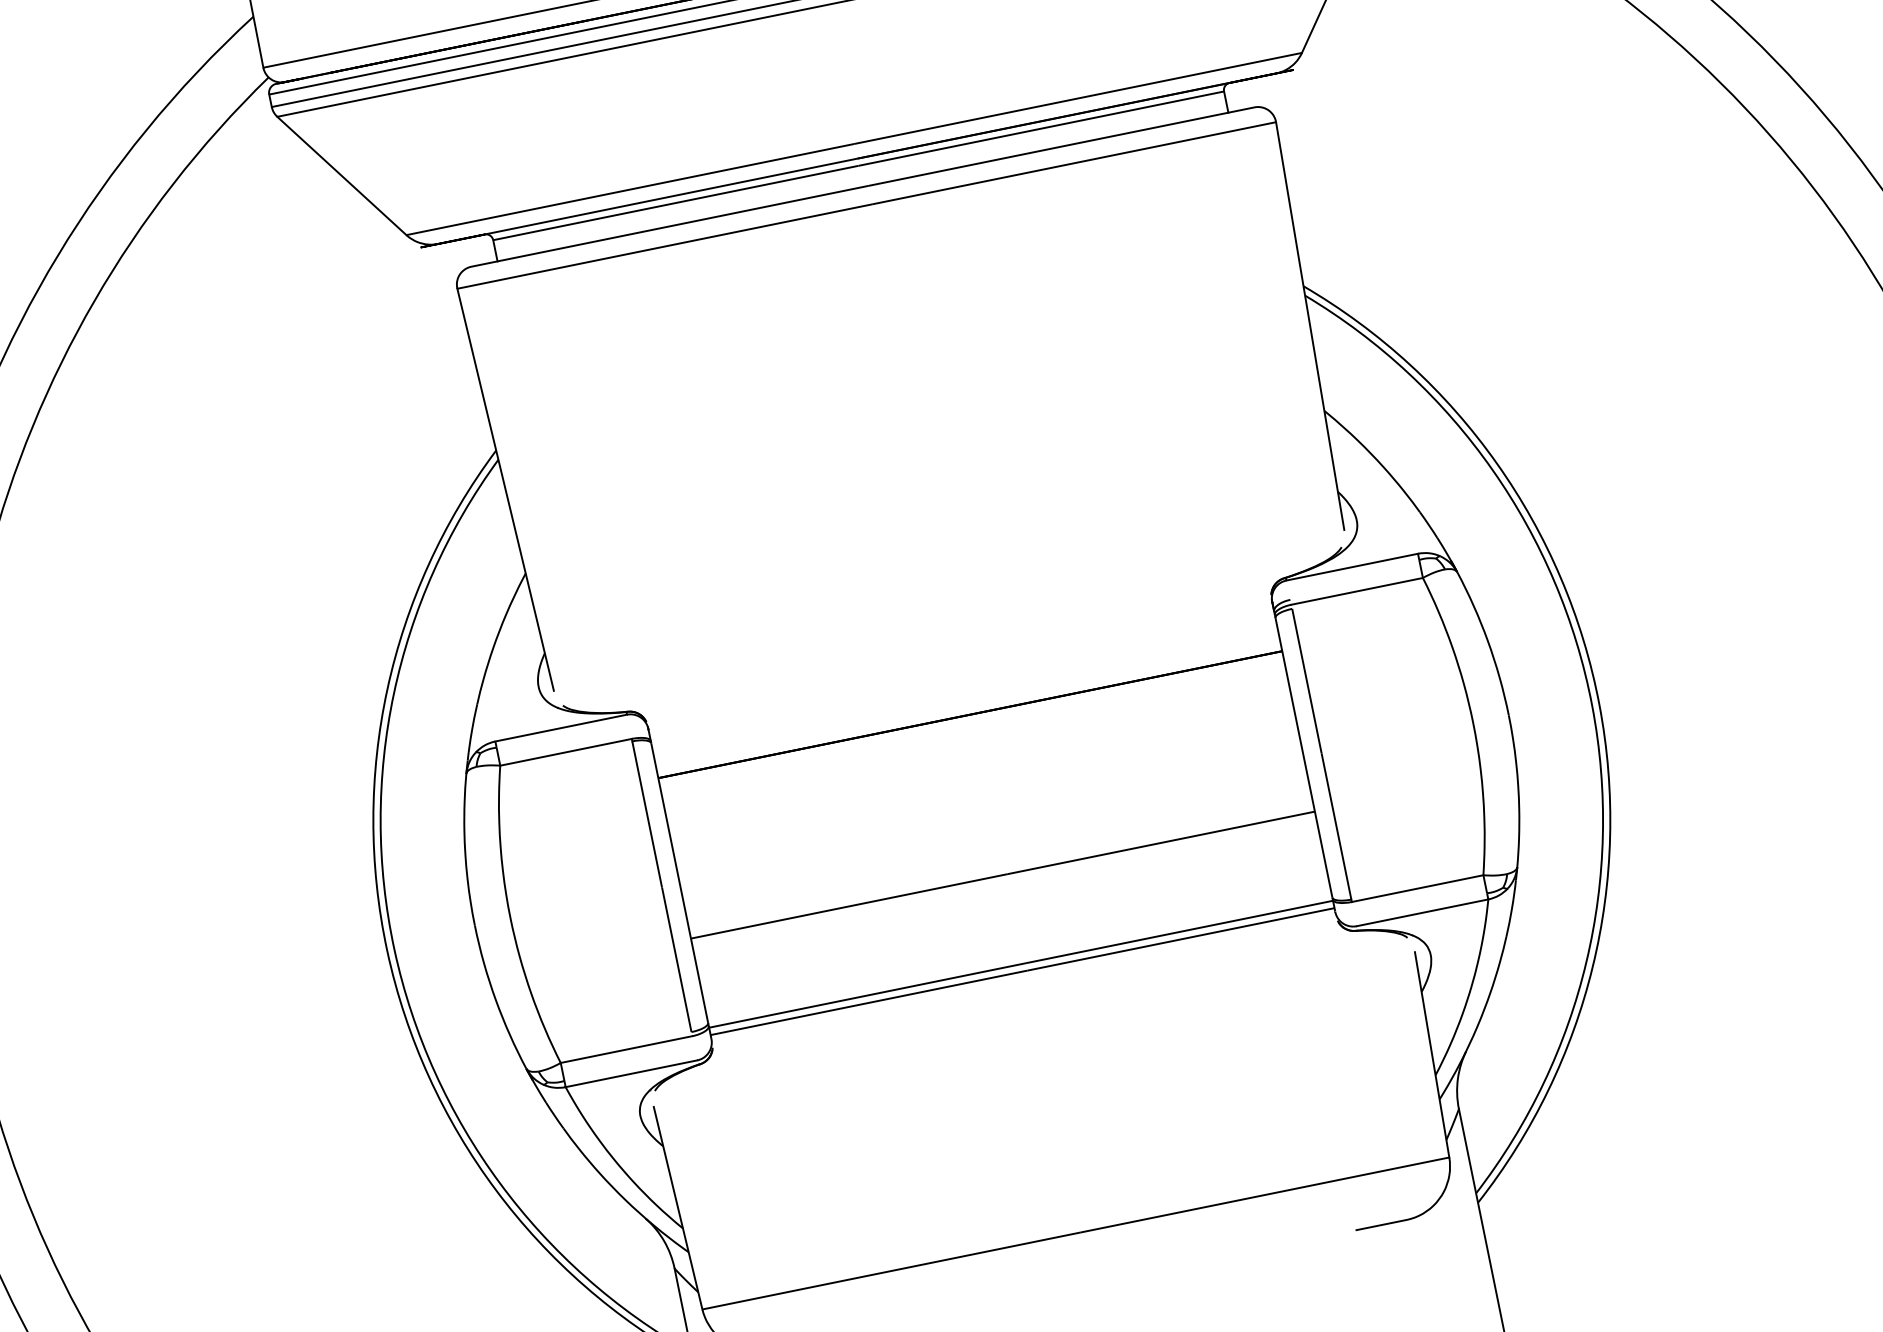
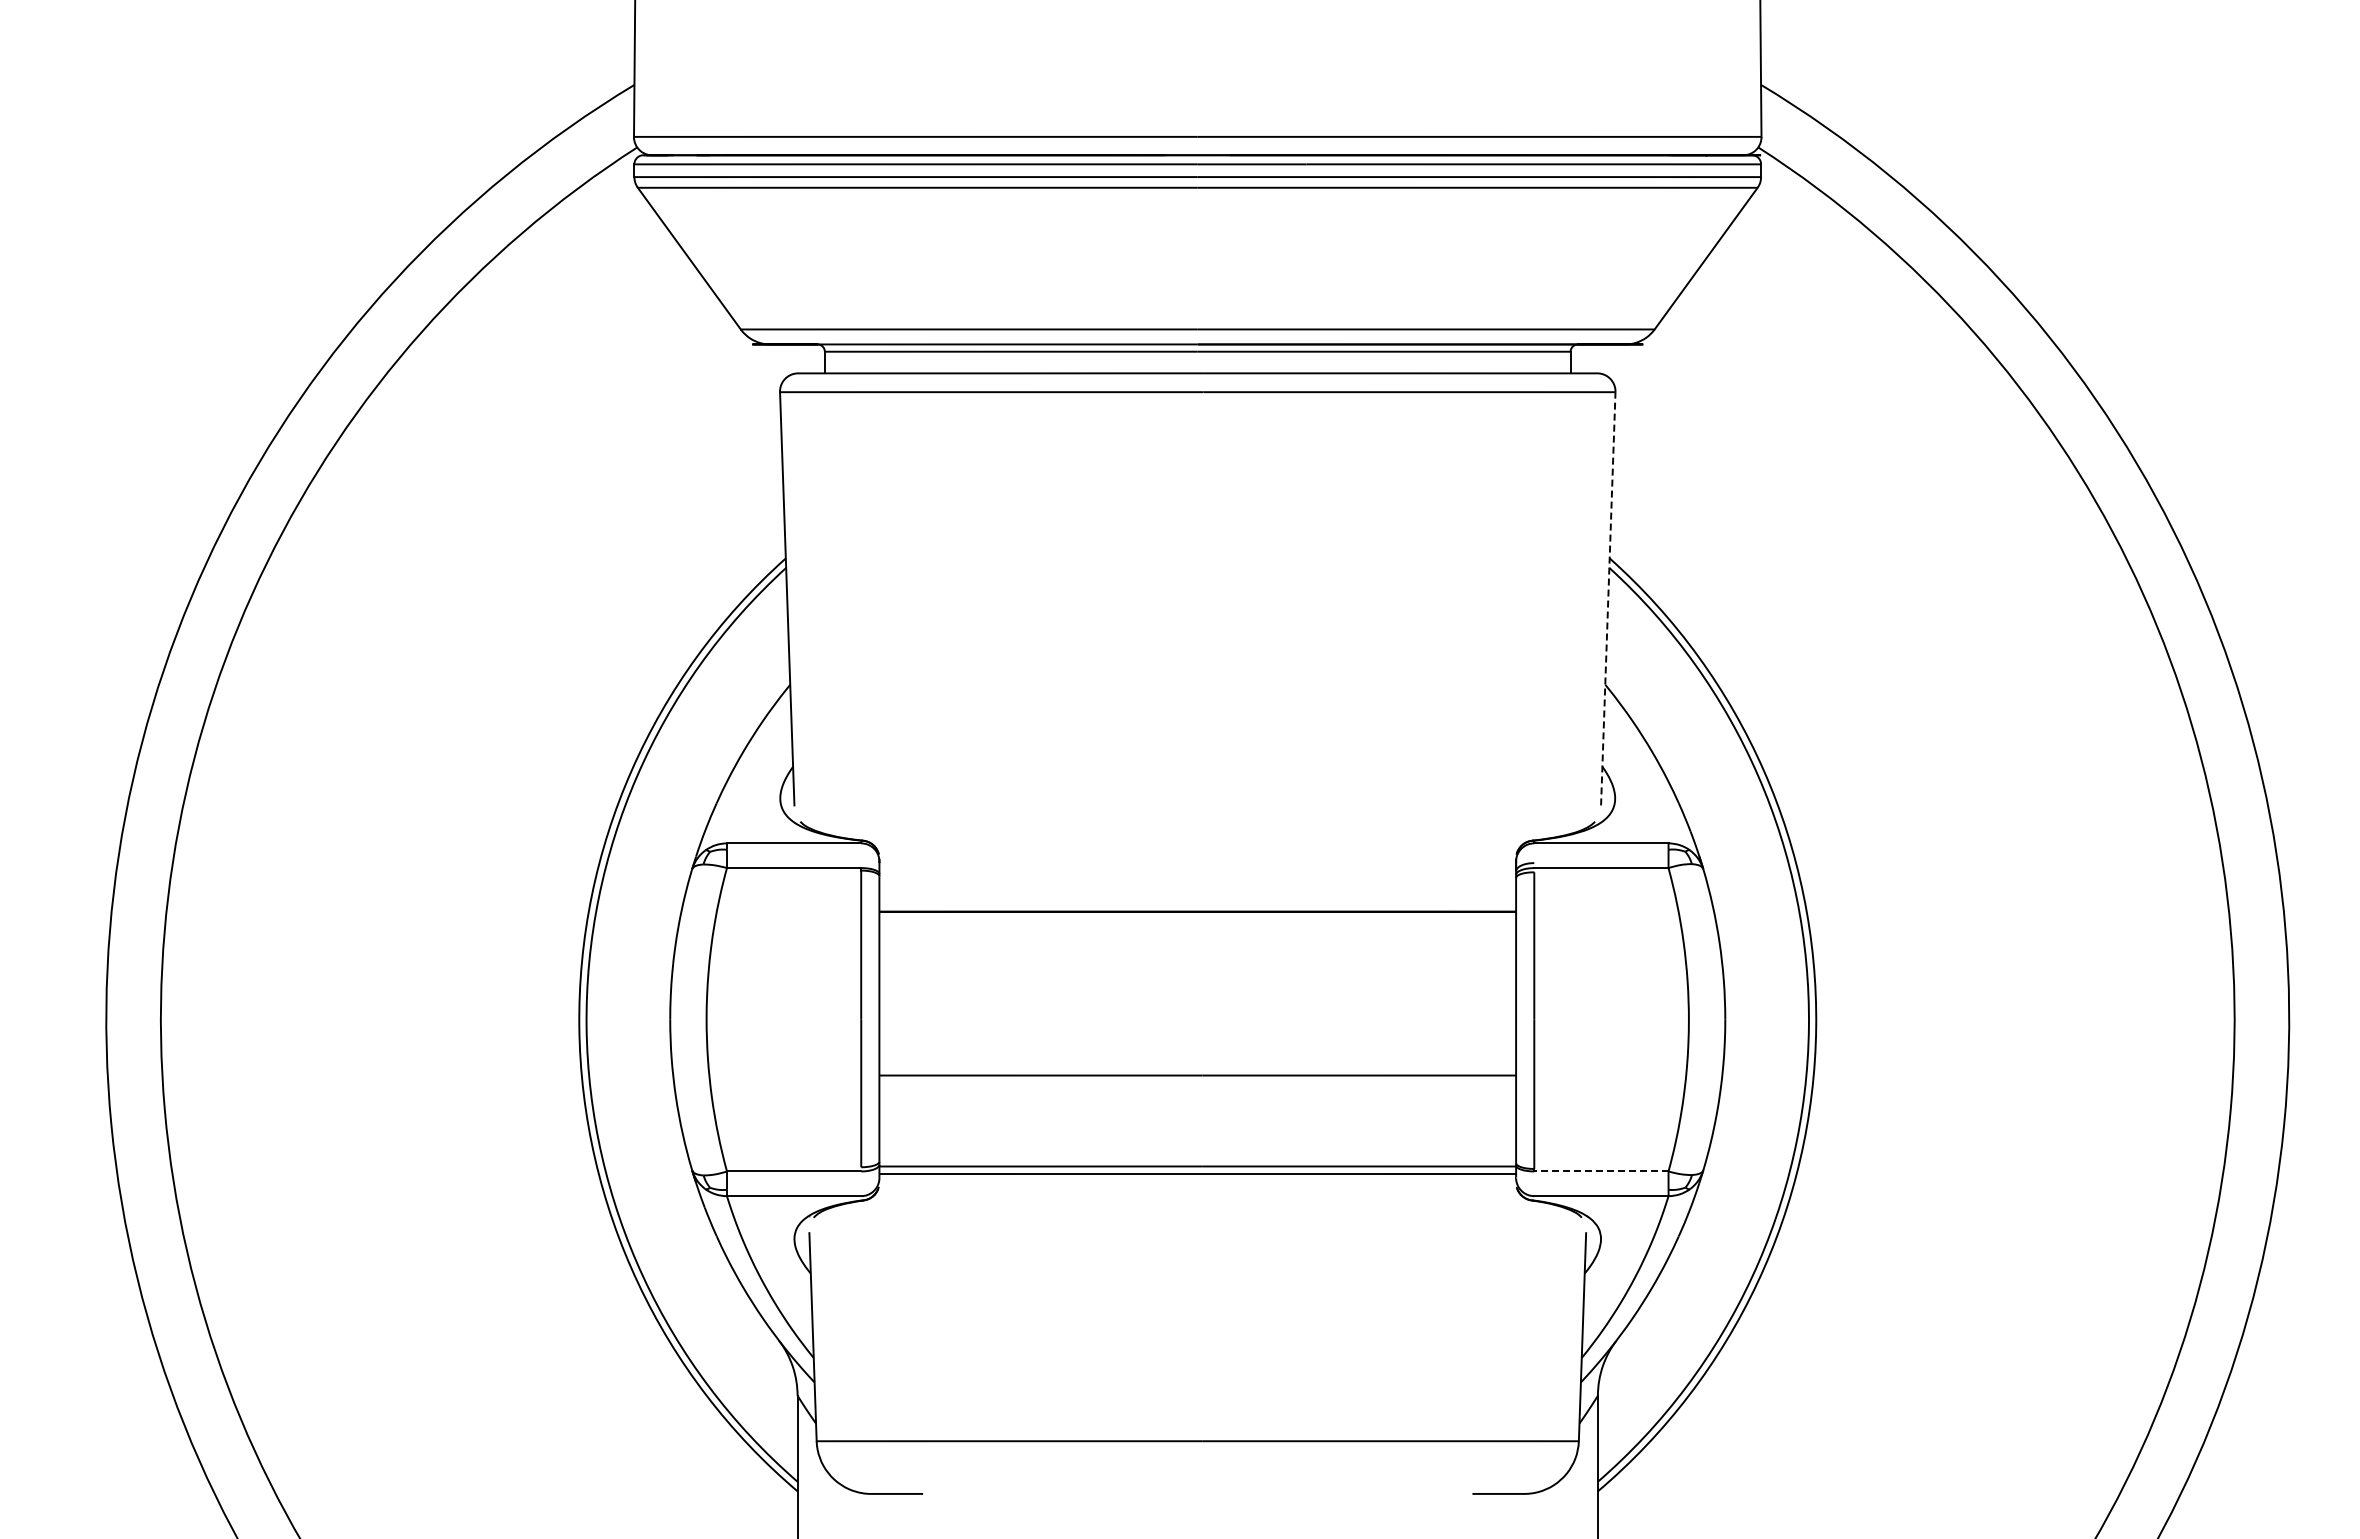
line: (1310, 325) -> (1608, 598), solid -> dashed
line: (1416, 888) -> (1600, 1171), solid -> dashed

